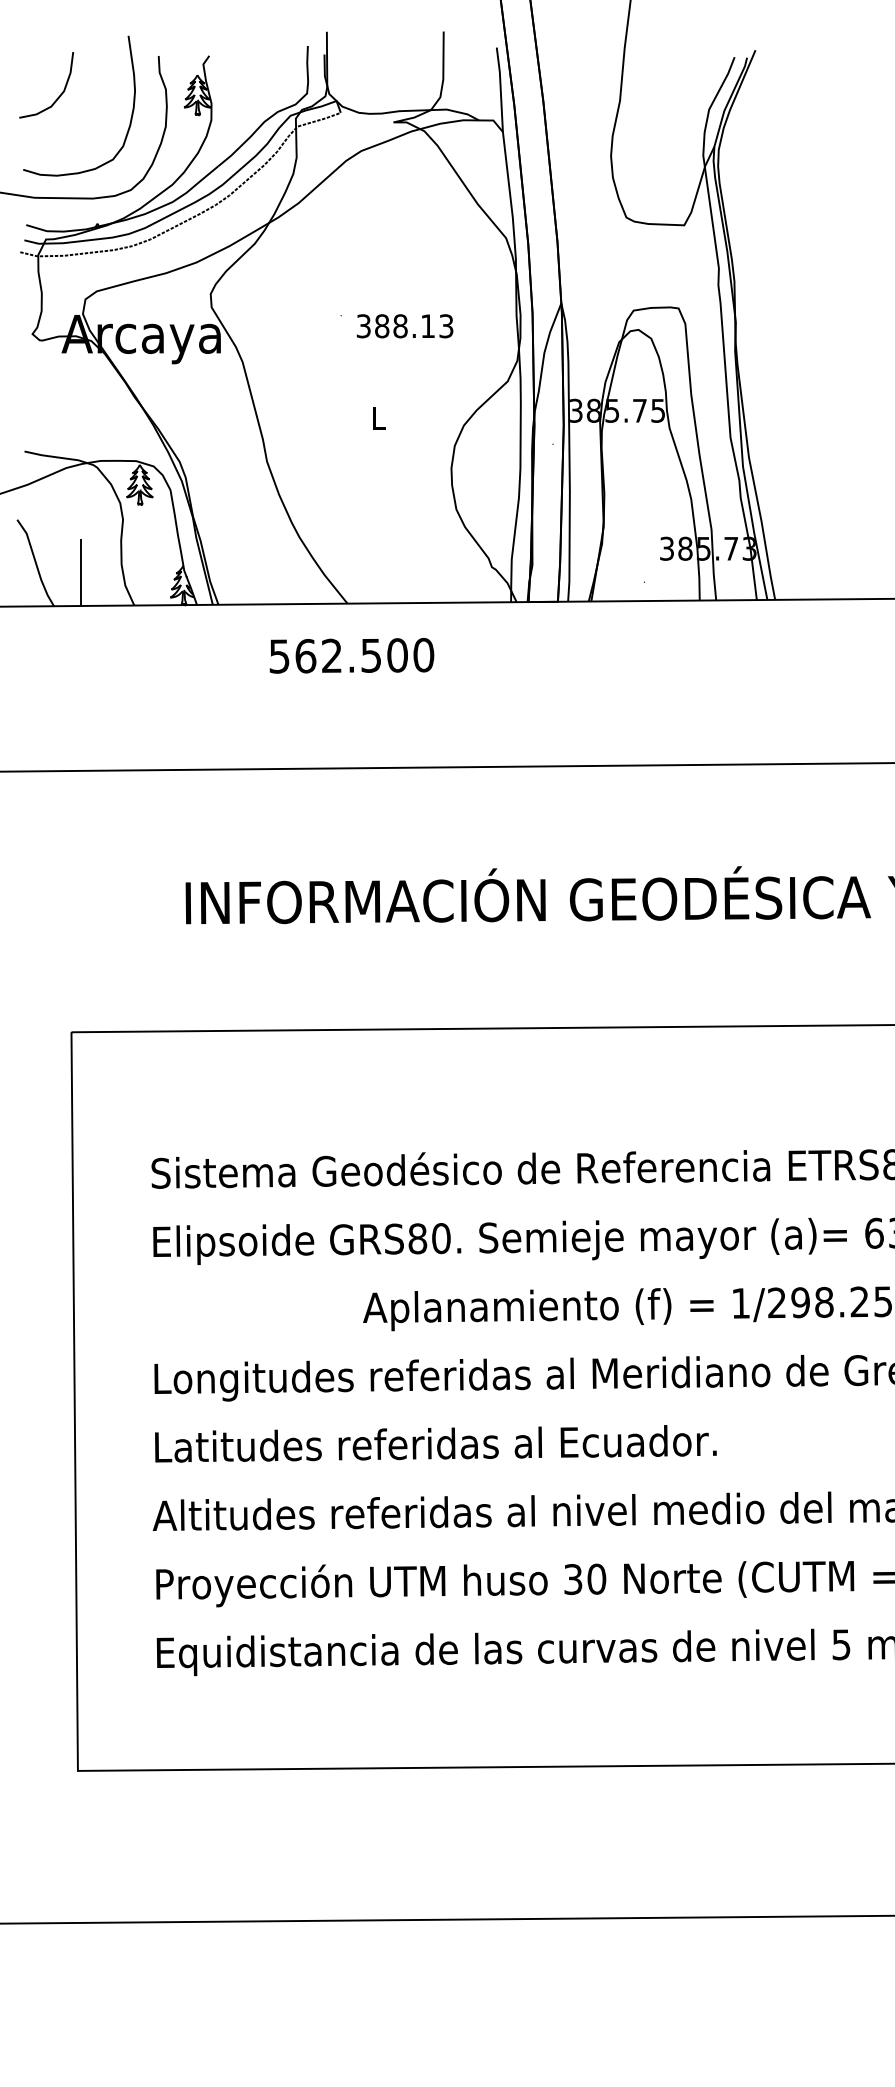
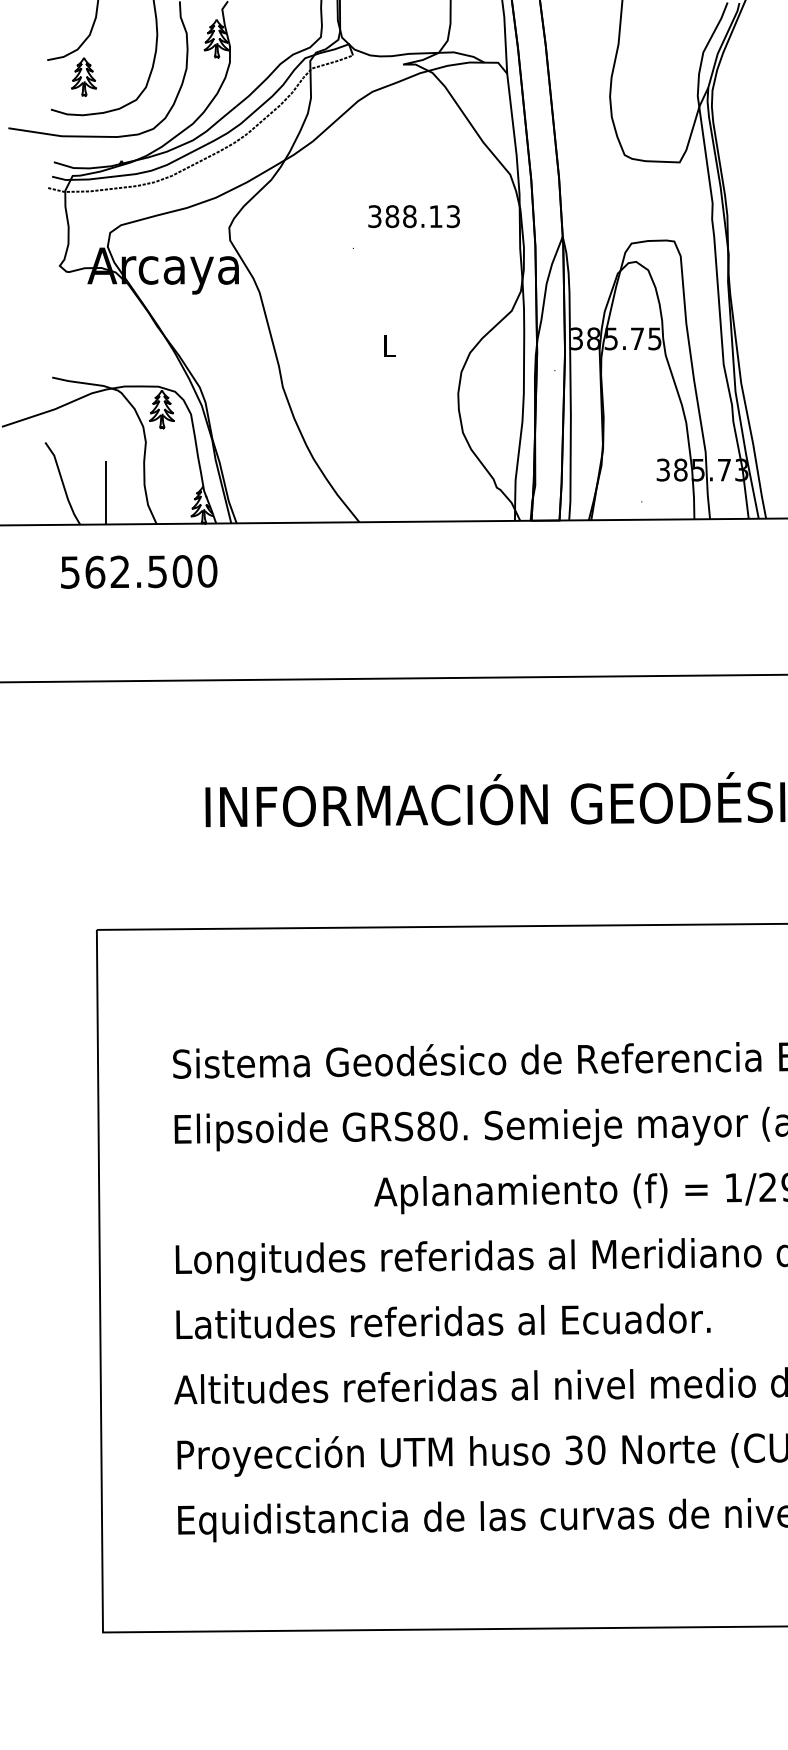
part: (57, 135) -> (83, 77), added
text: (405, 326) -> (414, 216), moved
text: (351, 655) -> (138, 571), moved

